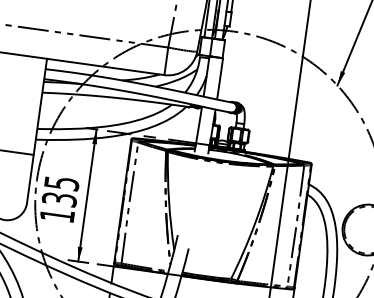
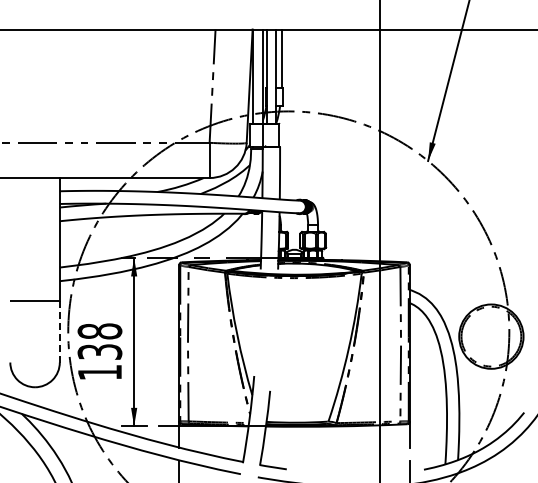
line: (30, 179) -> (59, 331), solid -> dashed
text: (61, 183) -> (99, 331), 135 -> 138

